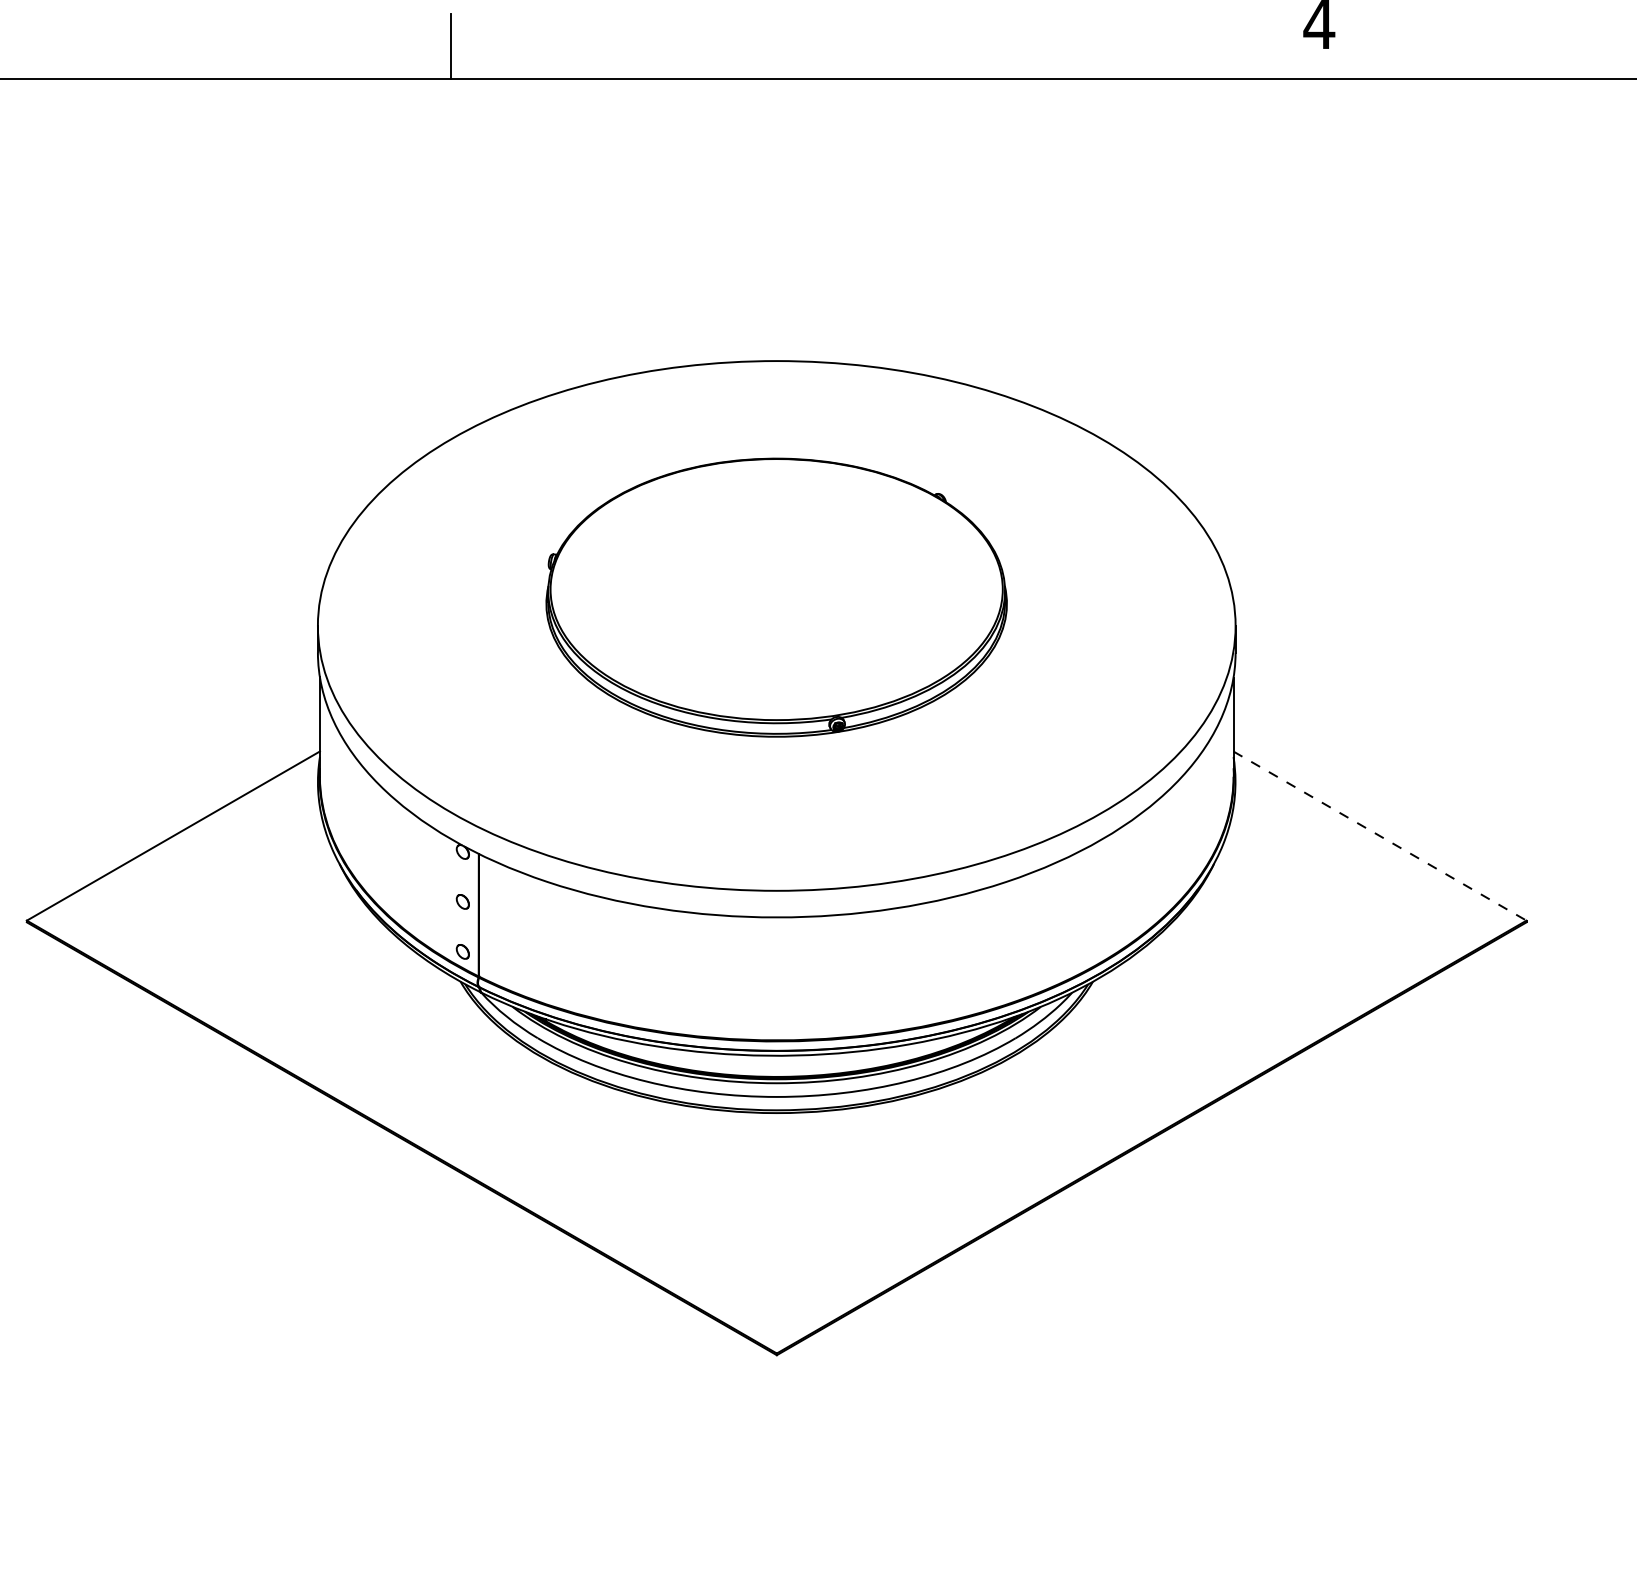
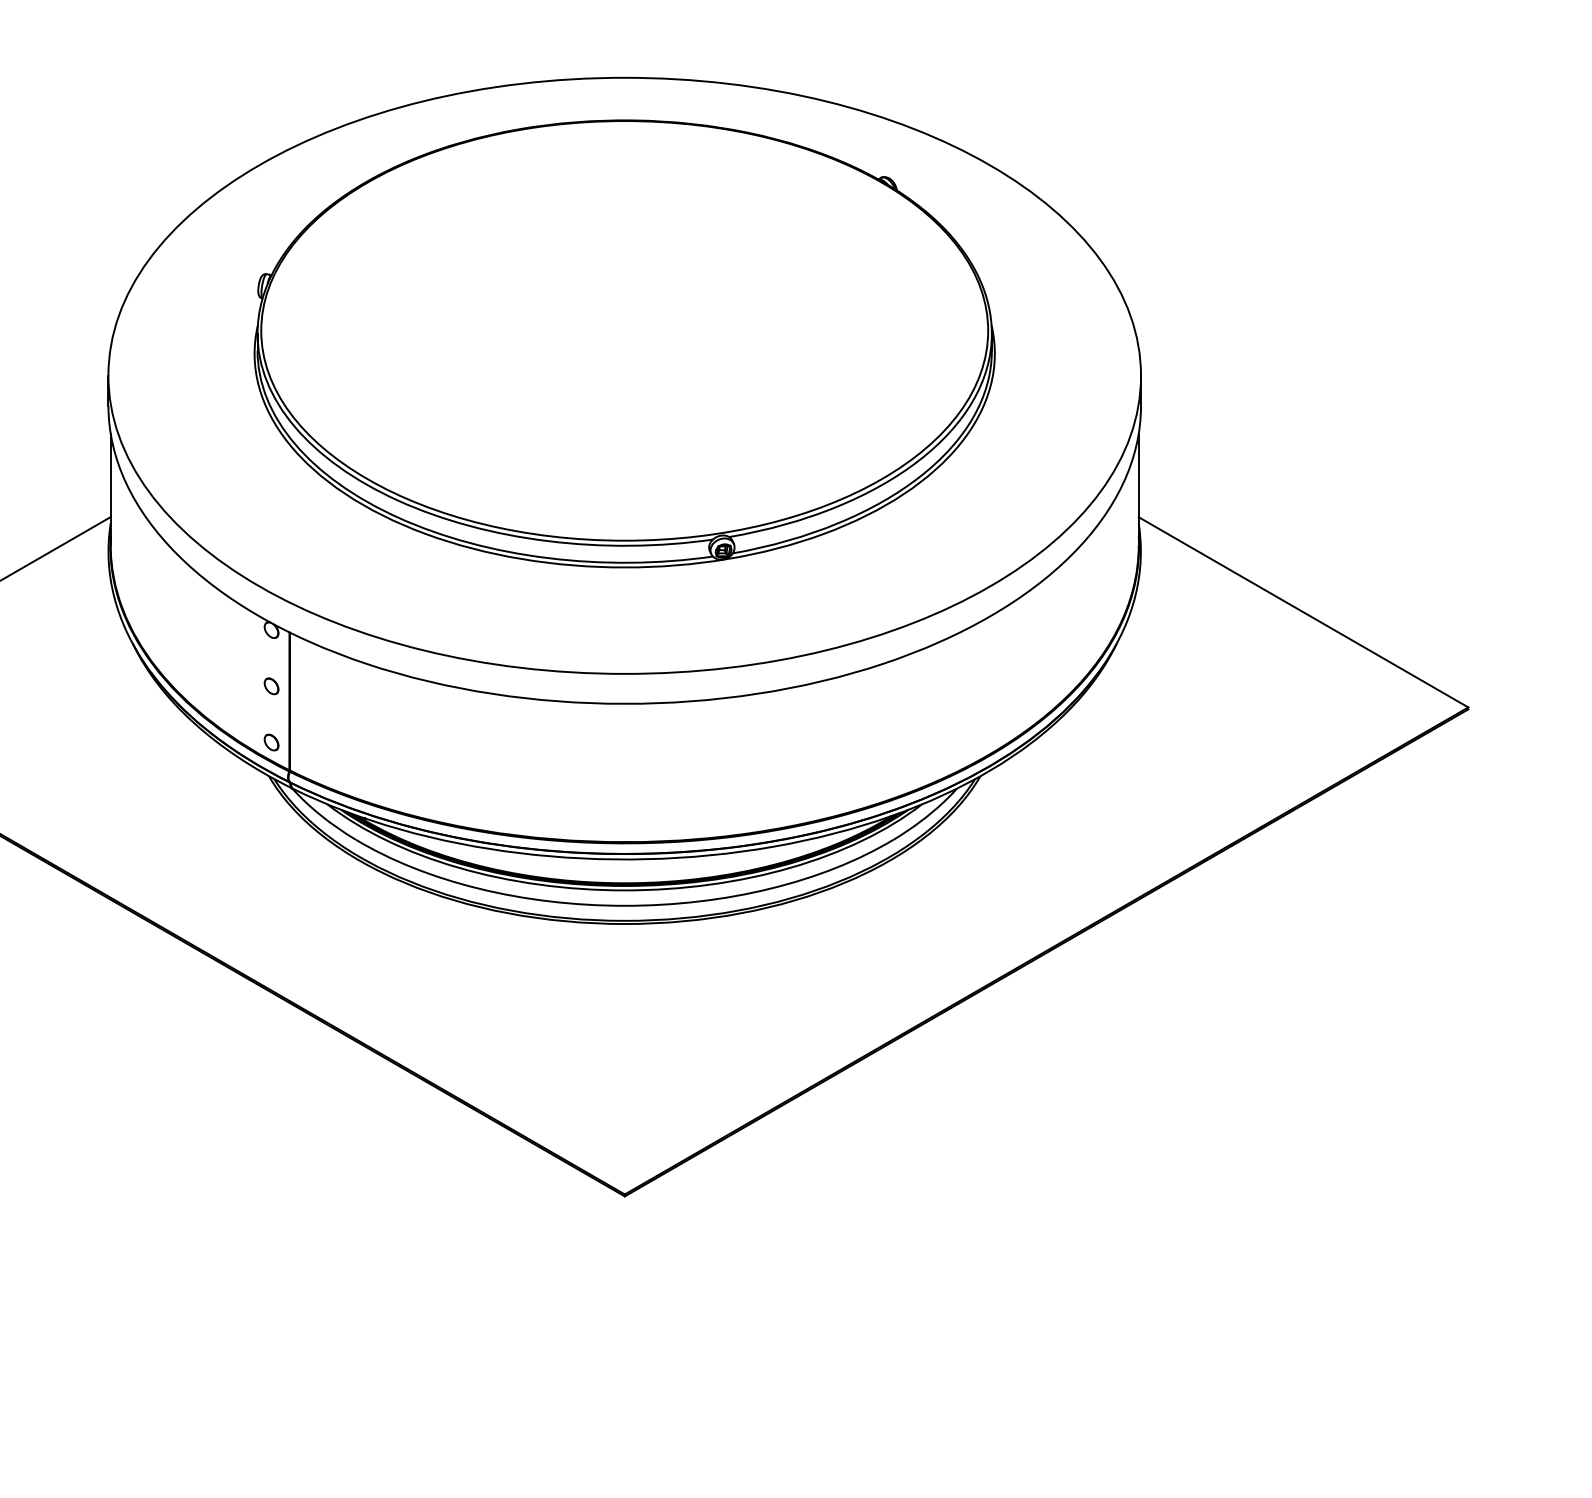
part: (776, 597) -> (624, 343), size x1.43
line: (1380, 836) -> (1304, 612), dashed -> solid

